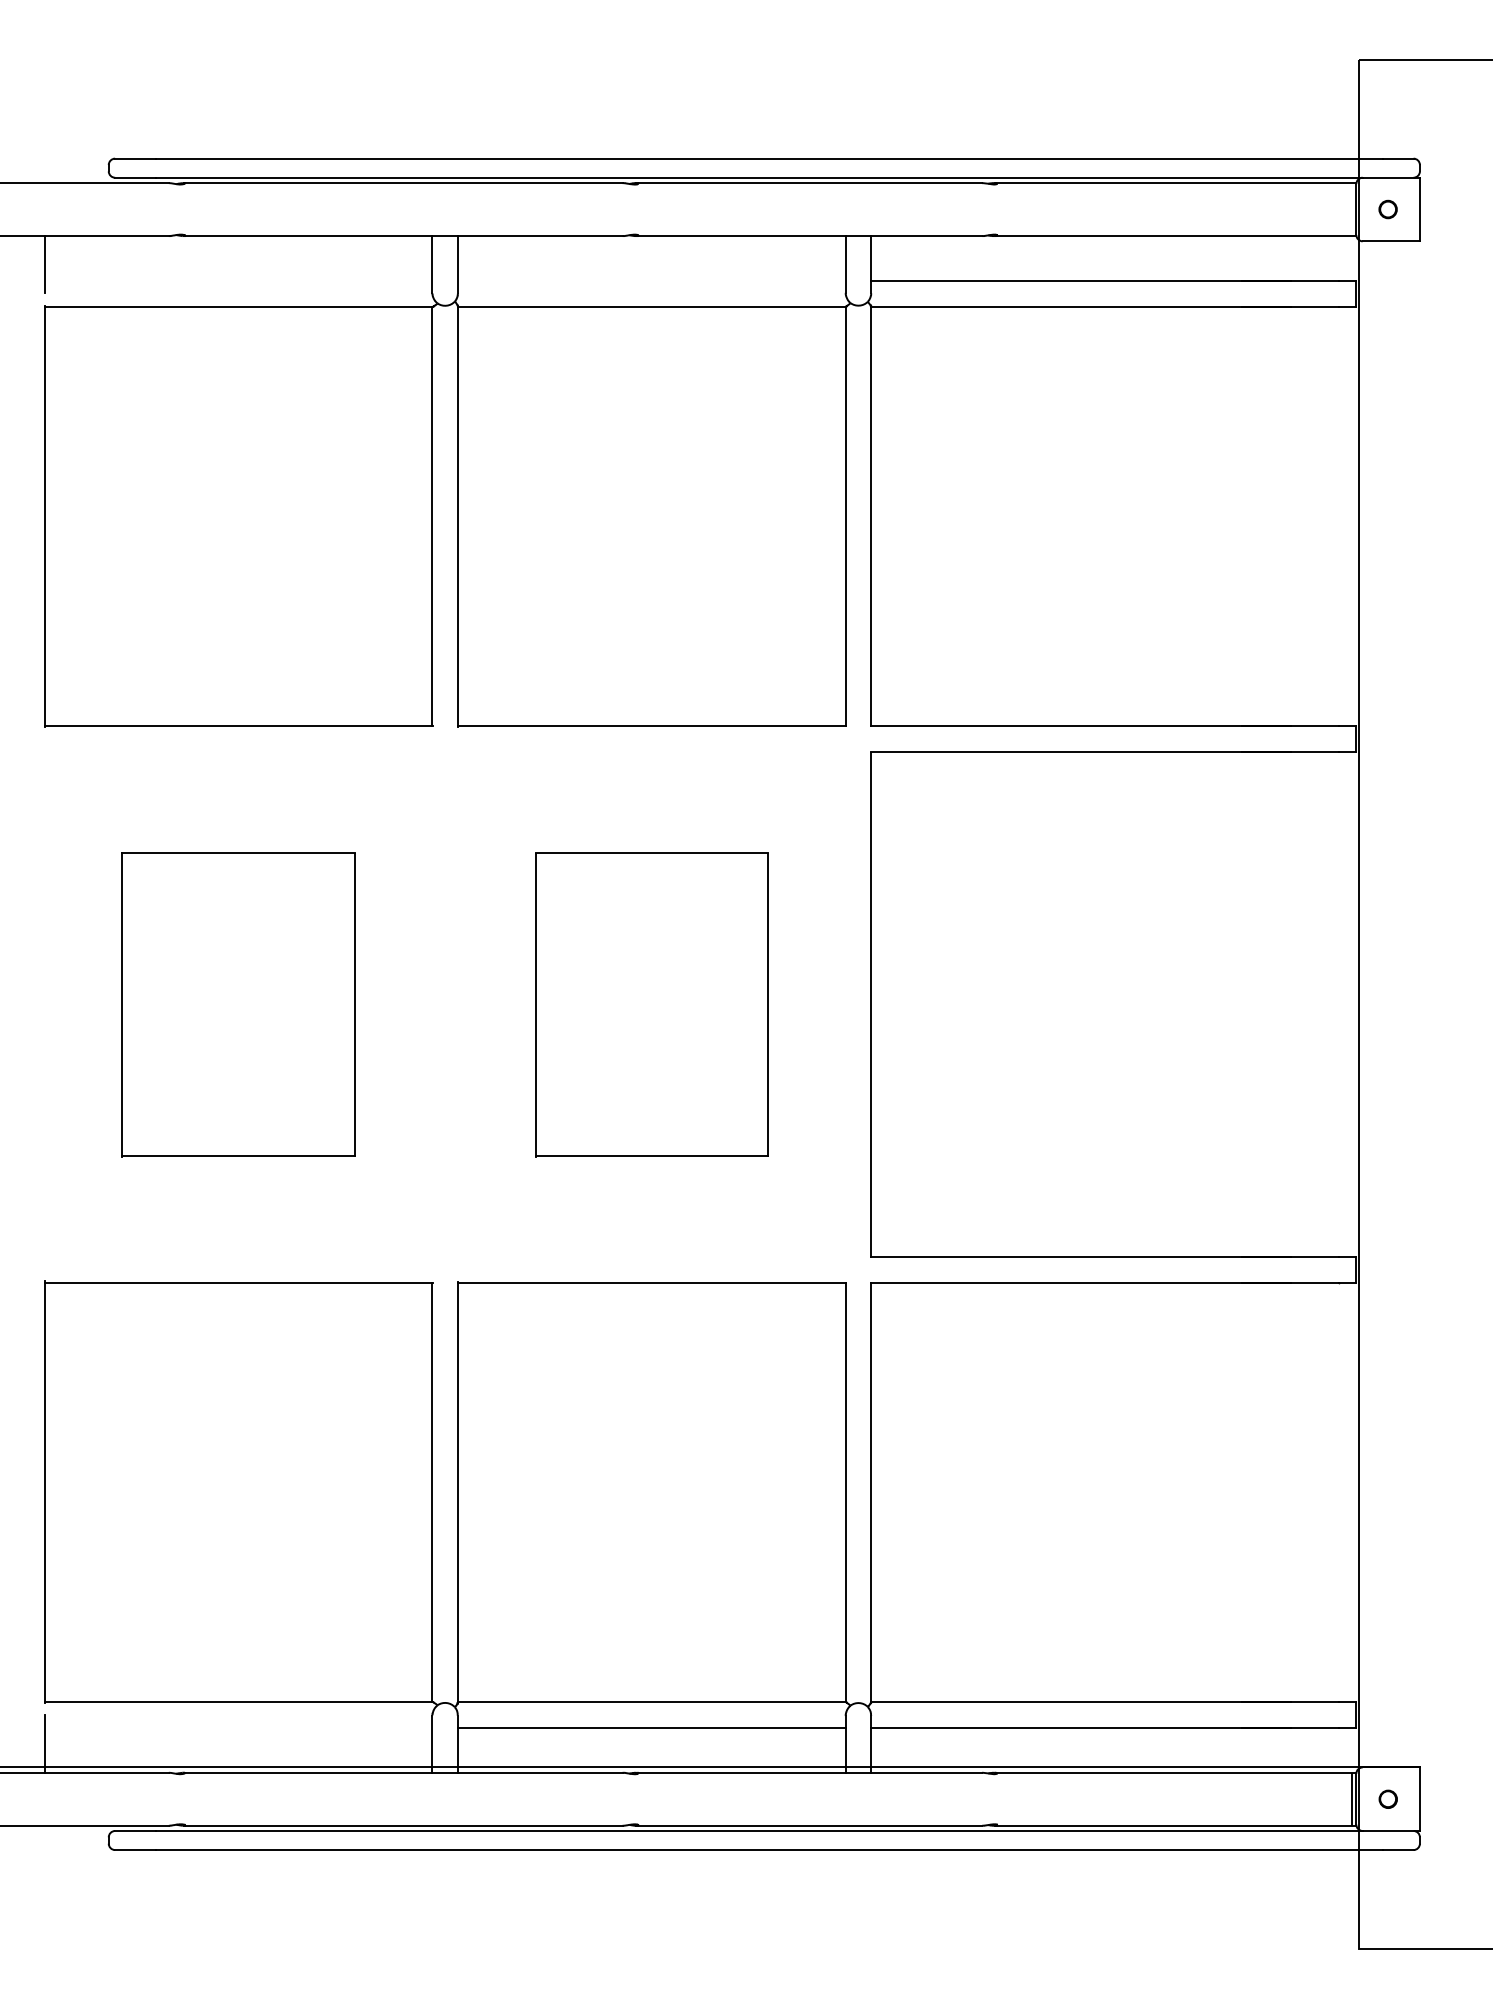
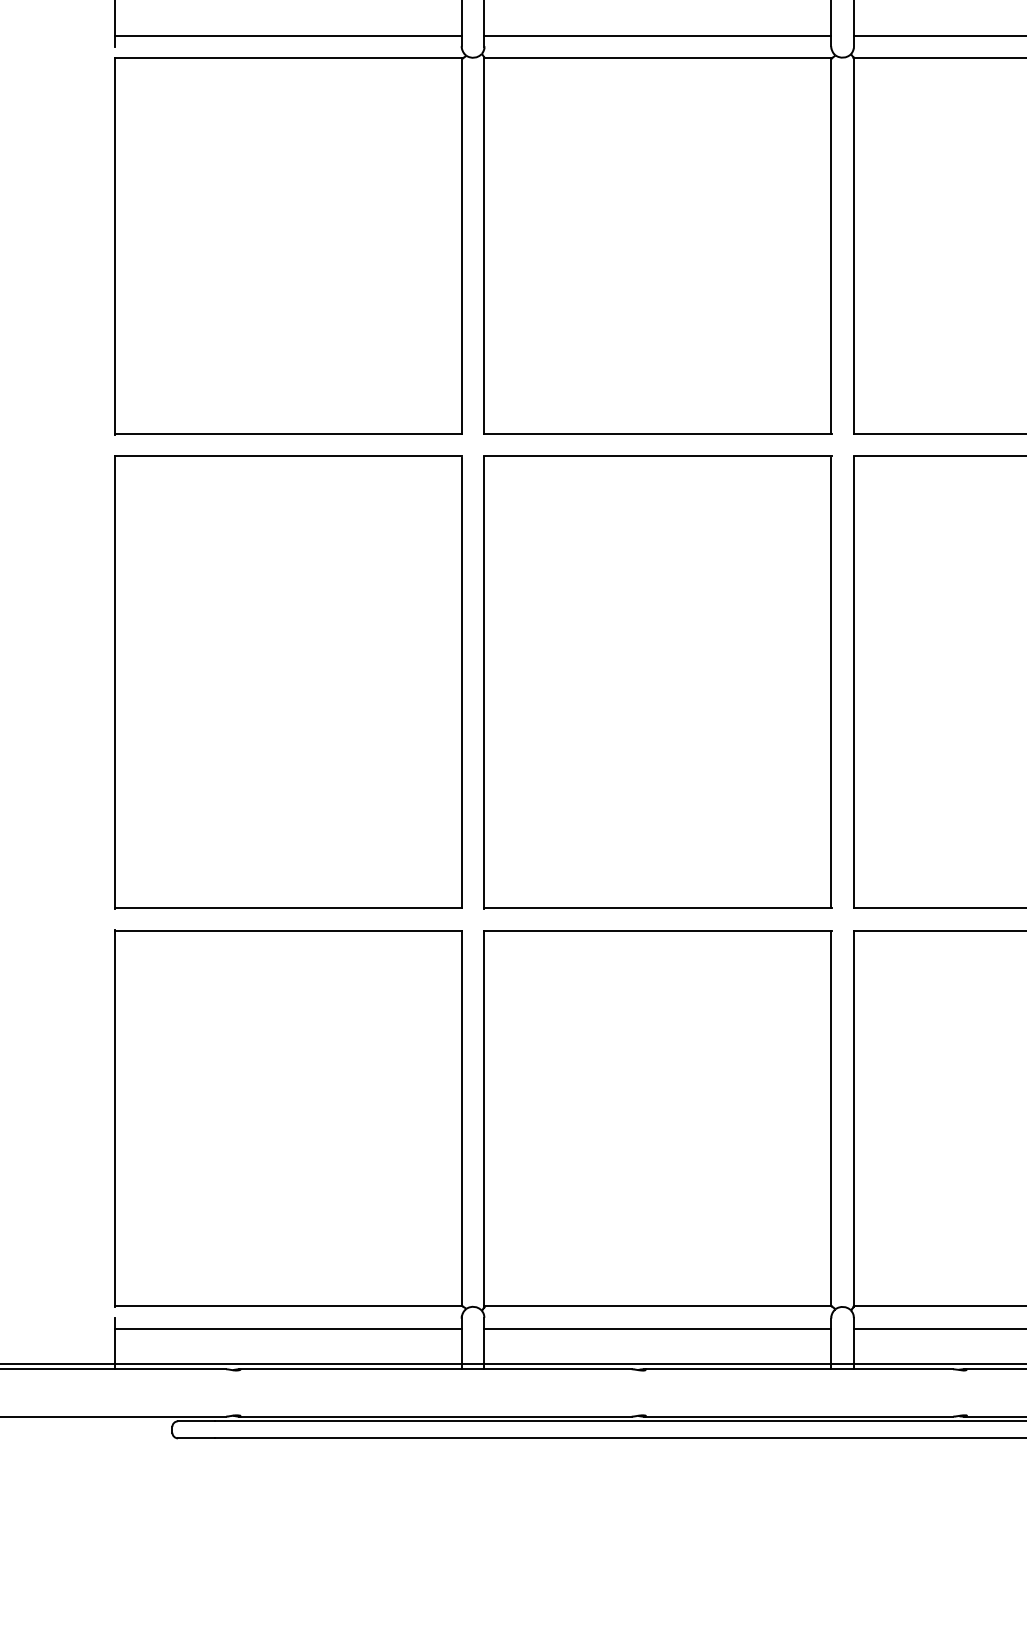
line: (238, 281) -> (288, 36), added
line: (651, 281) -> (657, 36), added
part: (238, 1004) -> (288, 682), size x1.67
part: (651, 1004) -> (657, 682), size x1.67
line: (238, 1727) -> (288, 1328), added

